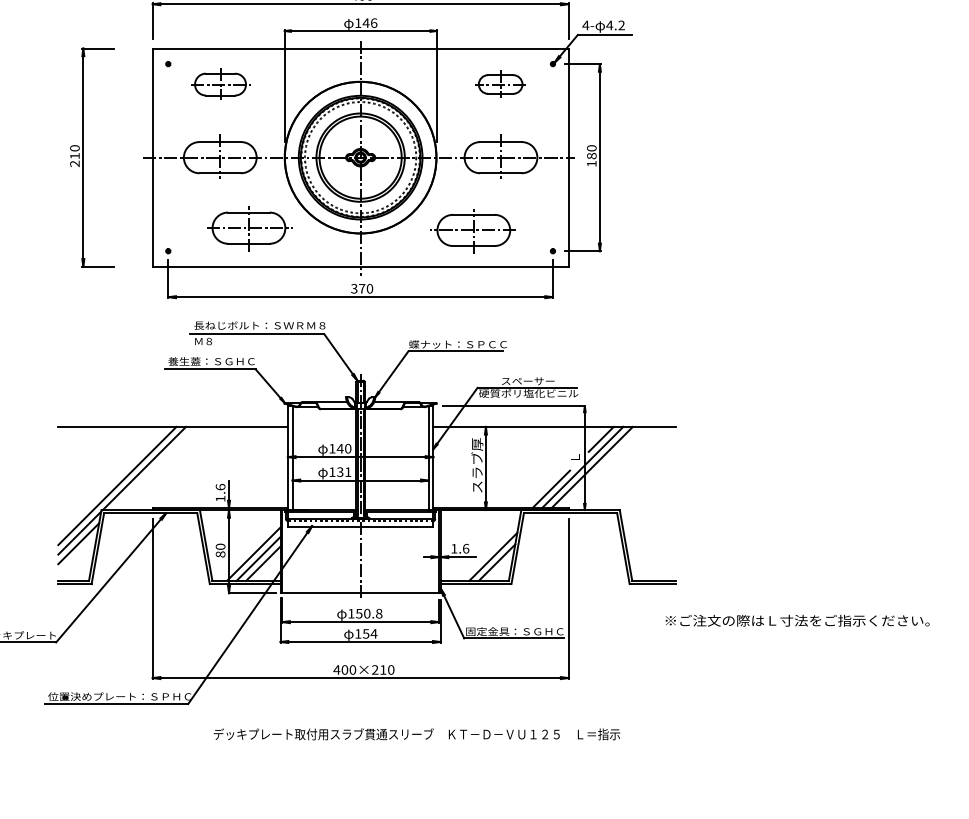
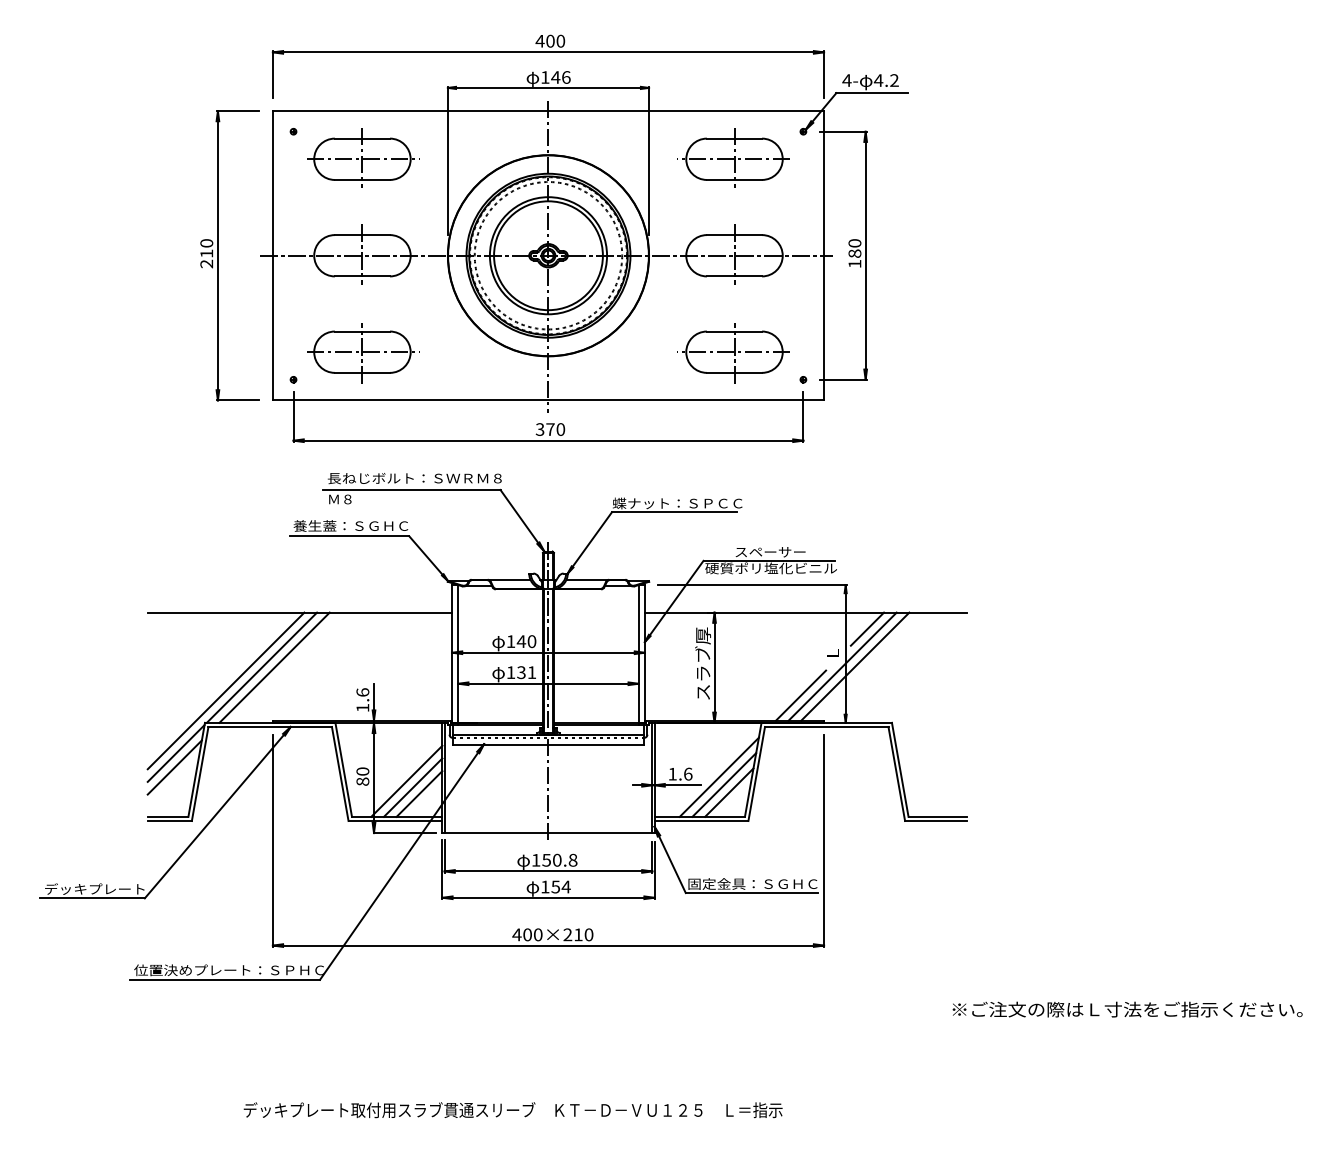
part: (221, 83) -> (363, 157), size x1.43
part: (500, 83) -> (733, 157), size x1.67
part: (83, 157) -> (218, 255), moved
part: (249, 229) -> (363, 353), moved
part: (473, 231) -> (733, 353), moved
line: (153, 468) -> (274, 667), added
line: (488, 550) -> (718, 776), added
text: (797, 620) -> (1127, 1009), moved
text: (416, 734) -> (512, 1110), moved

